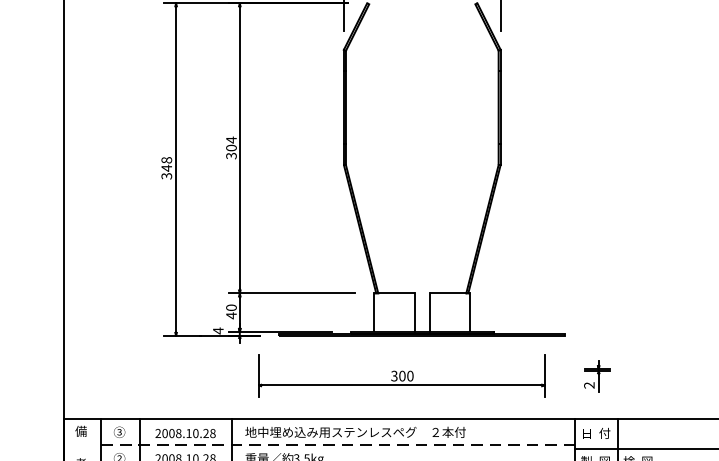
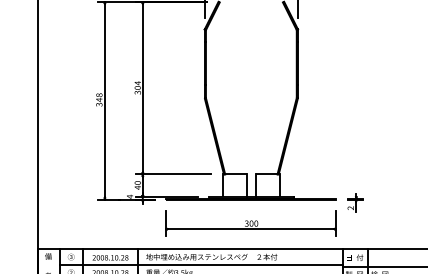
part: (400, 375) -> (250, 223), moved
part: (597, 375) -> (355, 202), moved
line: (338, 444) -> (201, 264), dashed -> solid

